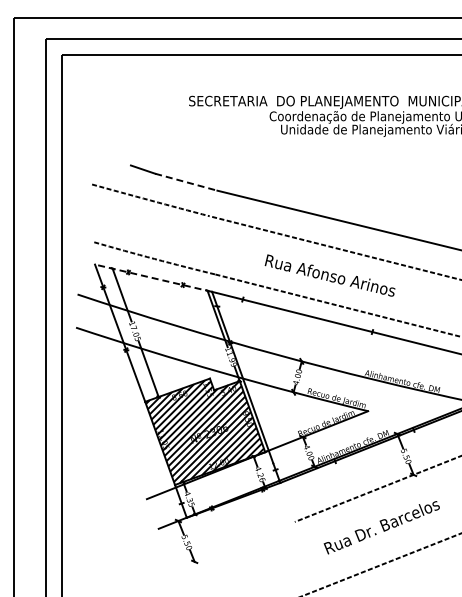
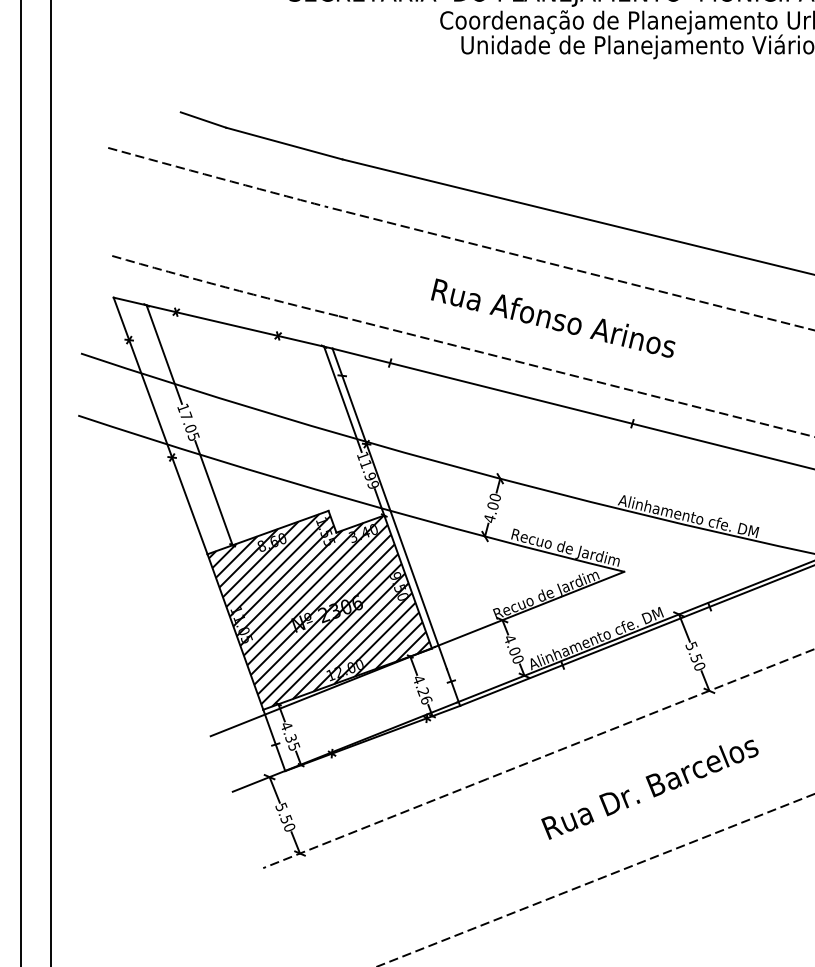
line: (186, 182) -> (284, 144), dashed -> solid
line: (153, 278) -> (222, 323), dashed -> solid
line: (234, 545) -> (374, 822), added

